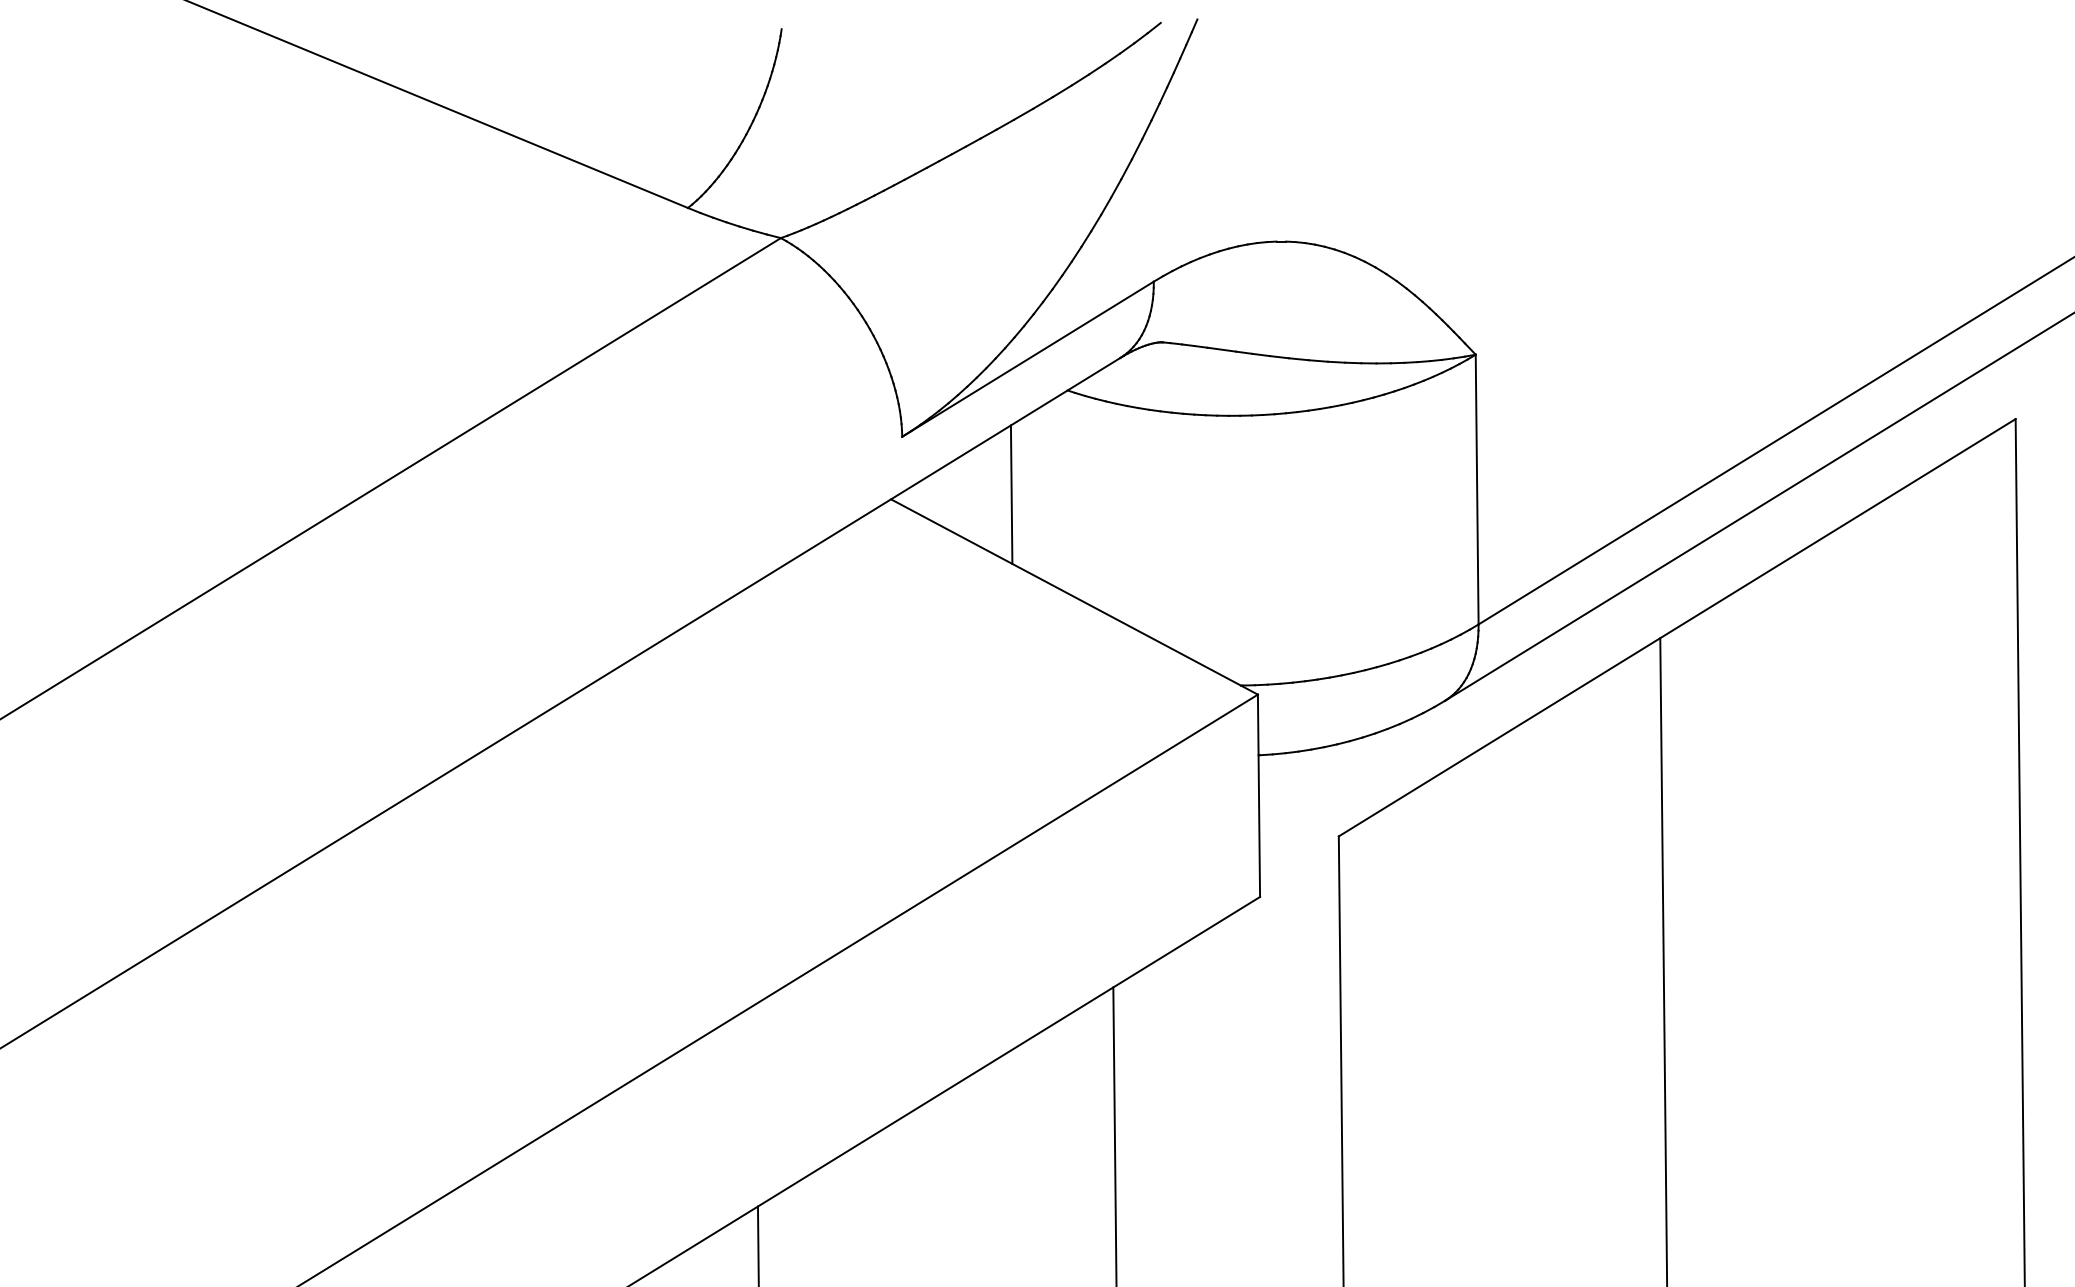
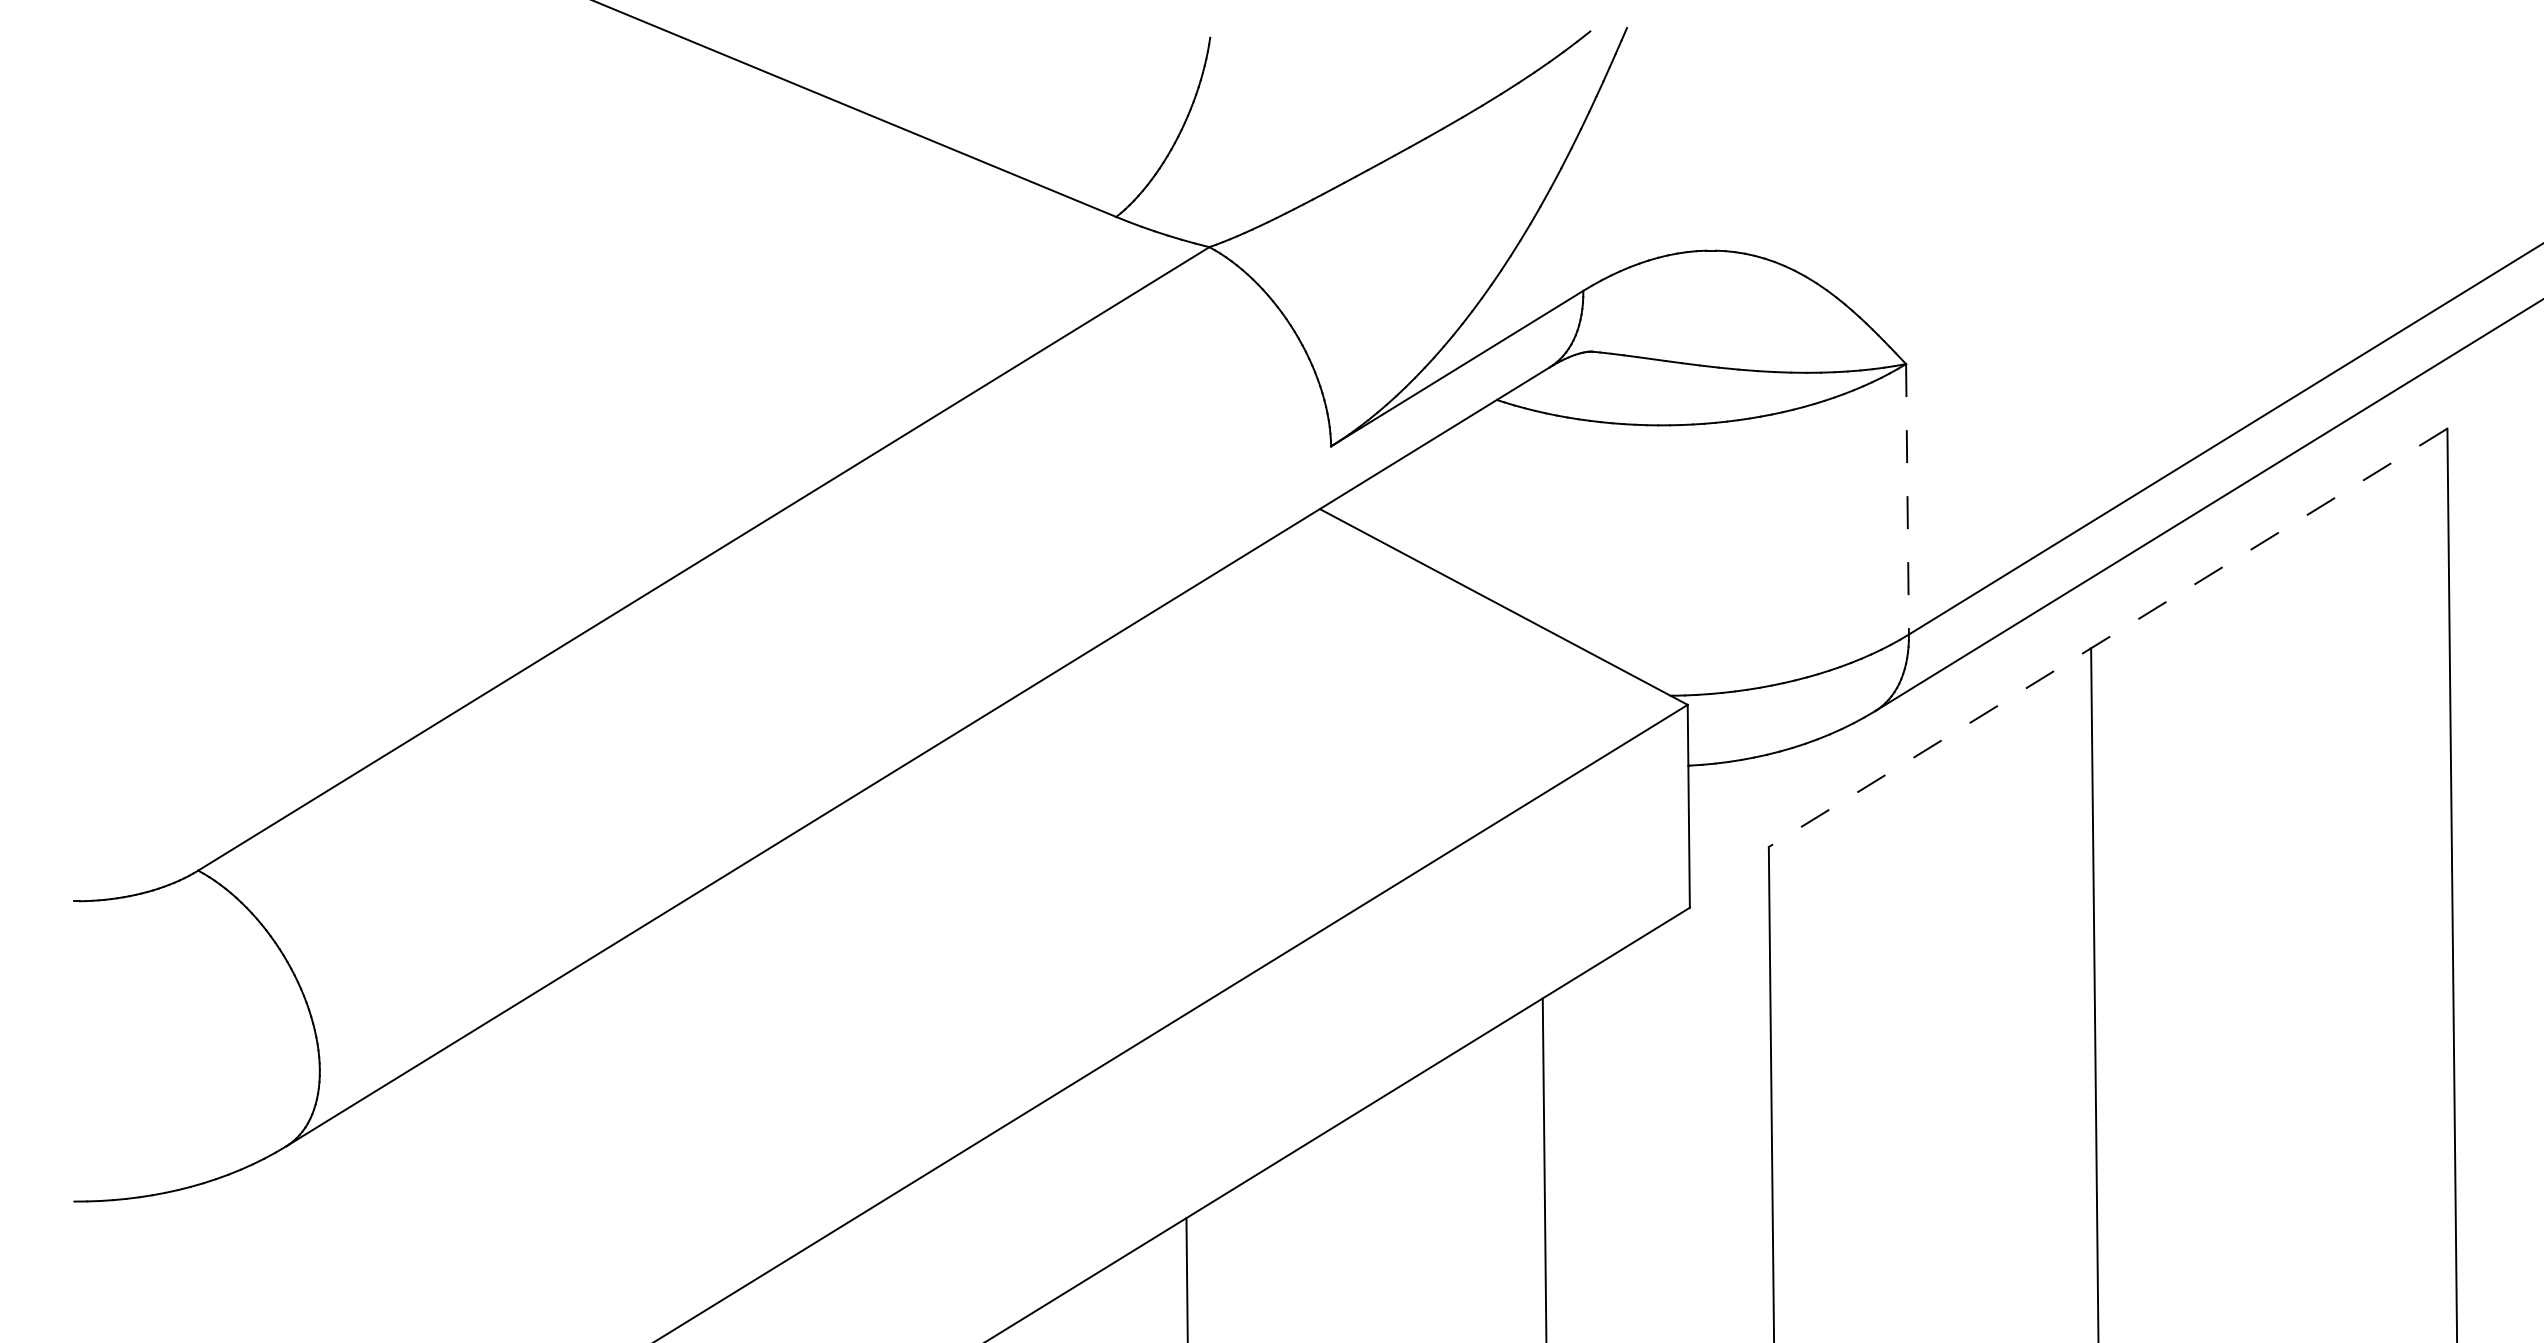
line: (1477, 489) -> (1907, 499), solid -> dashed
line: (1011, 493) -> (1440, 503), removed
line: (1677, 627) -> (2108, 637), solid -> dashed

